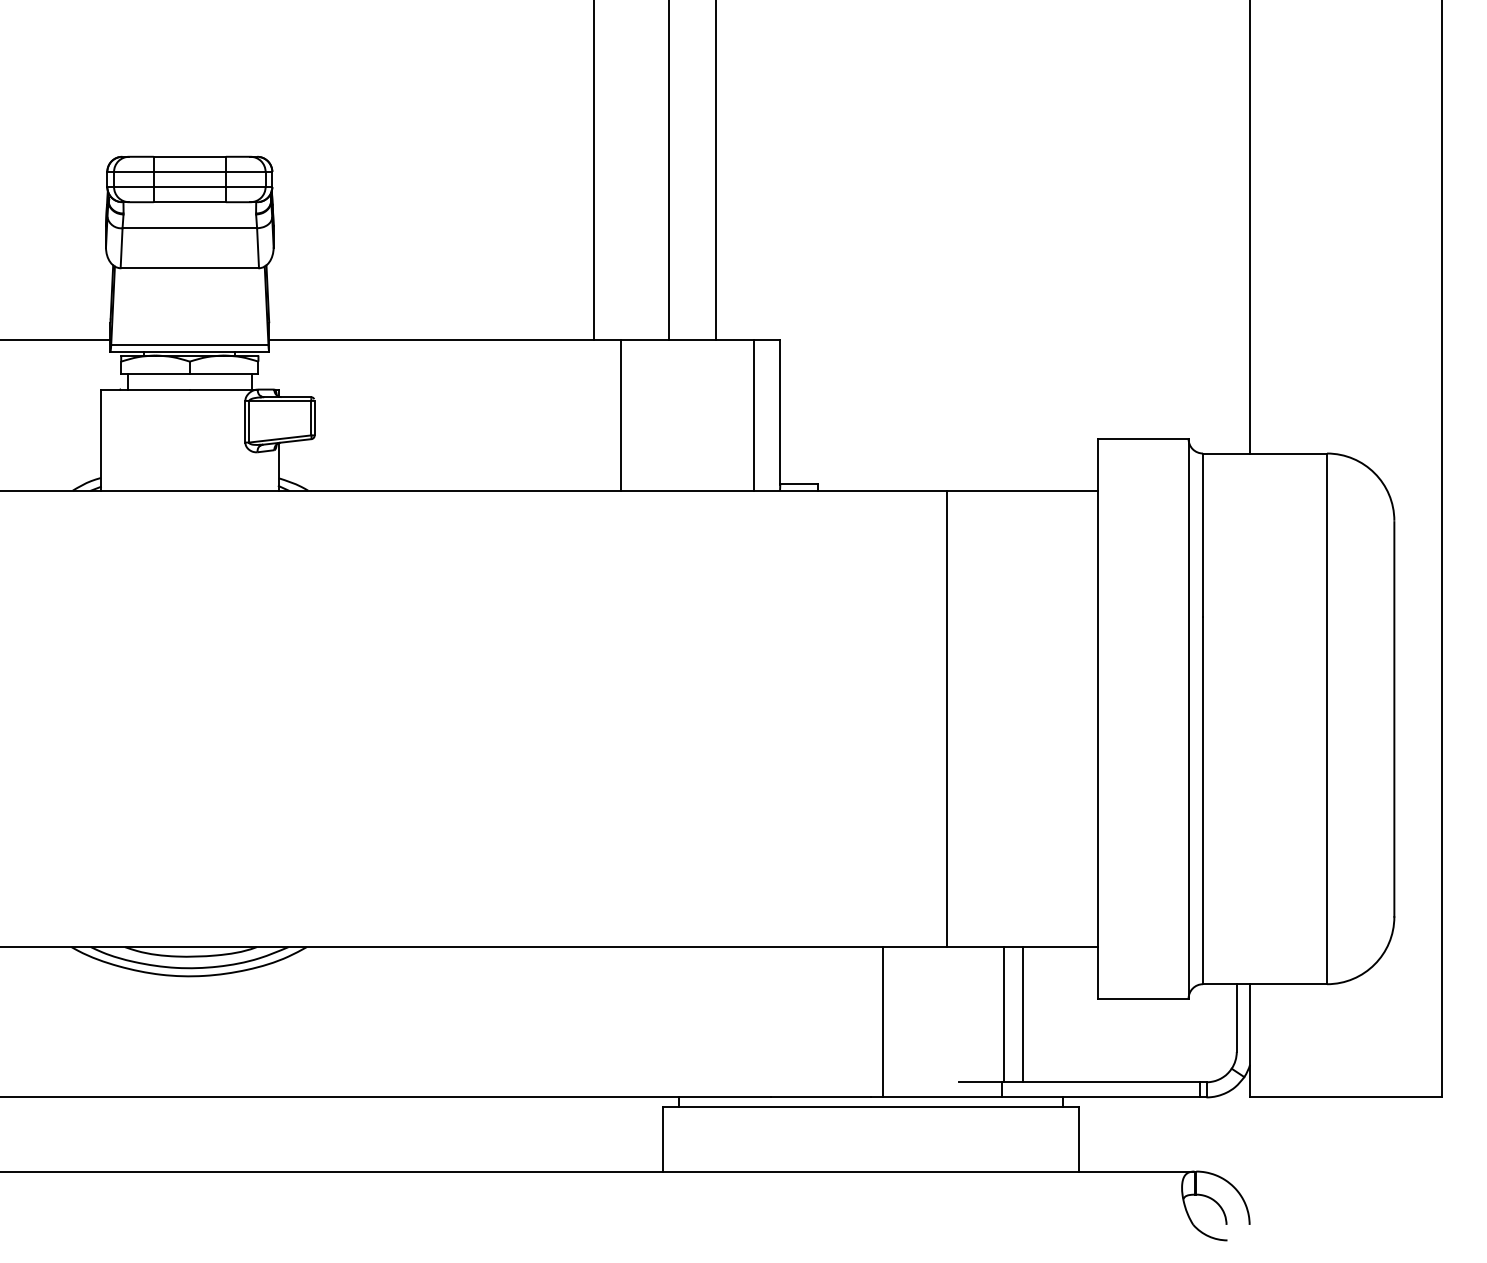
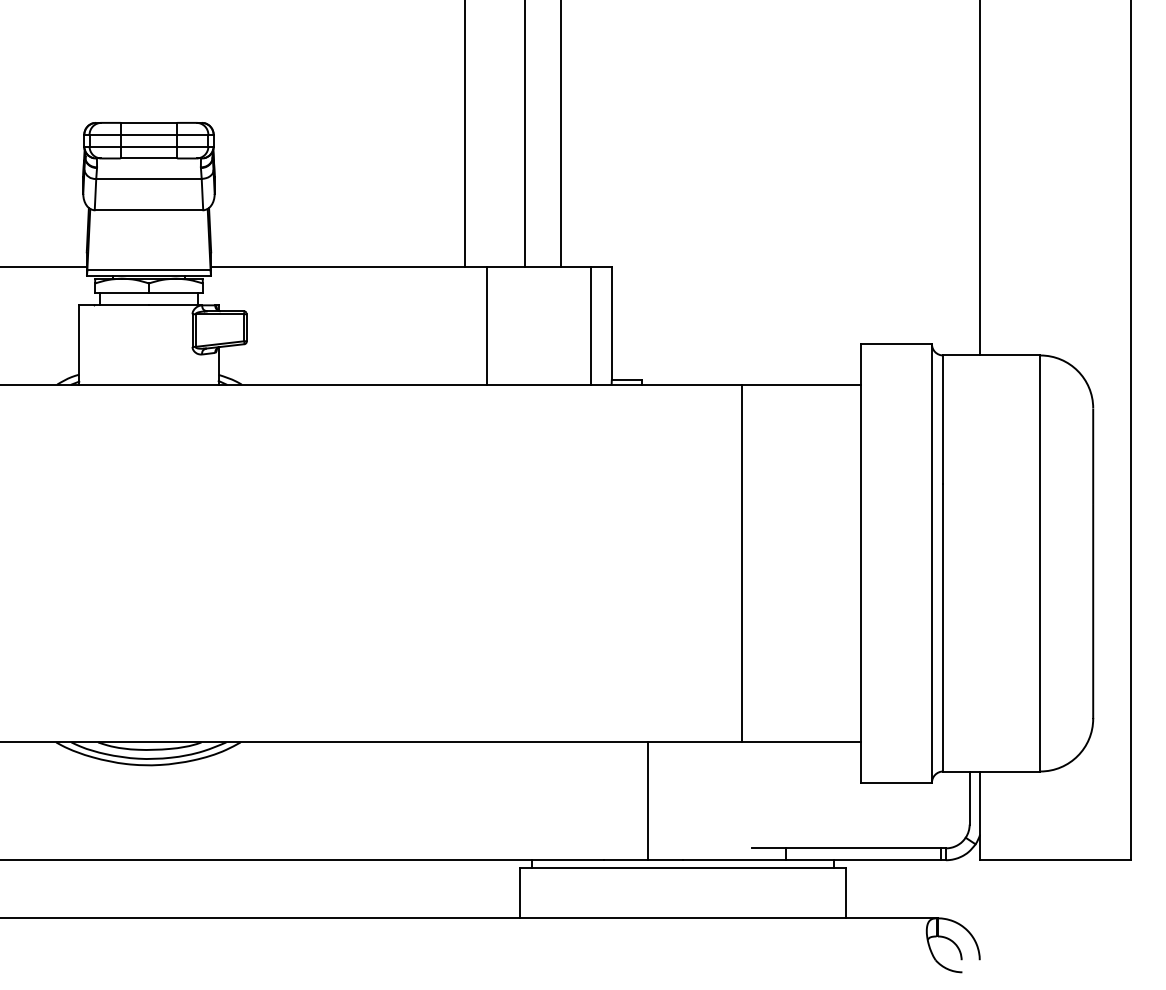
line: (1004, 1014) -> (787, 795), removed
line: (1022, 1014) -> (801, 795), removed
line: (883, 1022) -> (648, 801), moved

